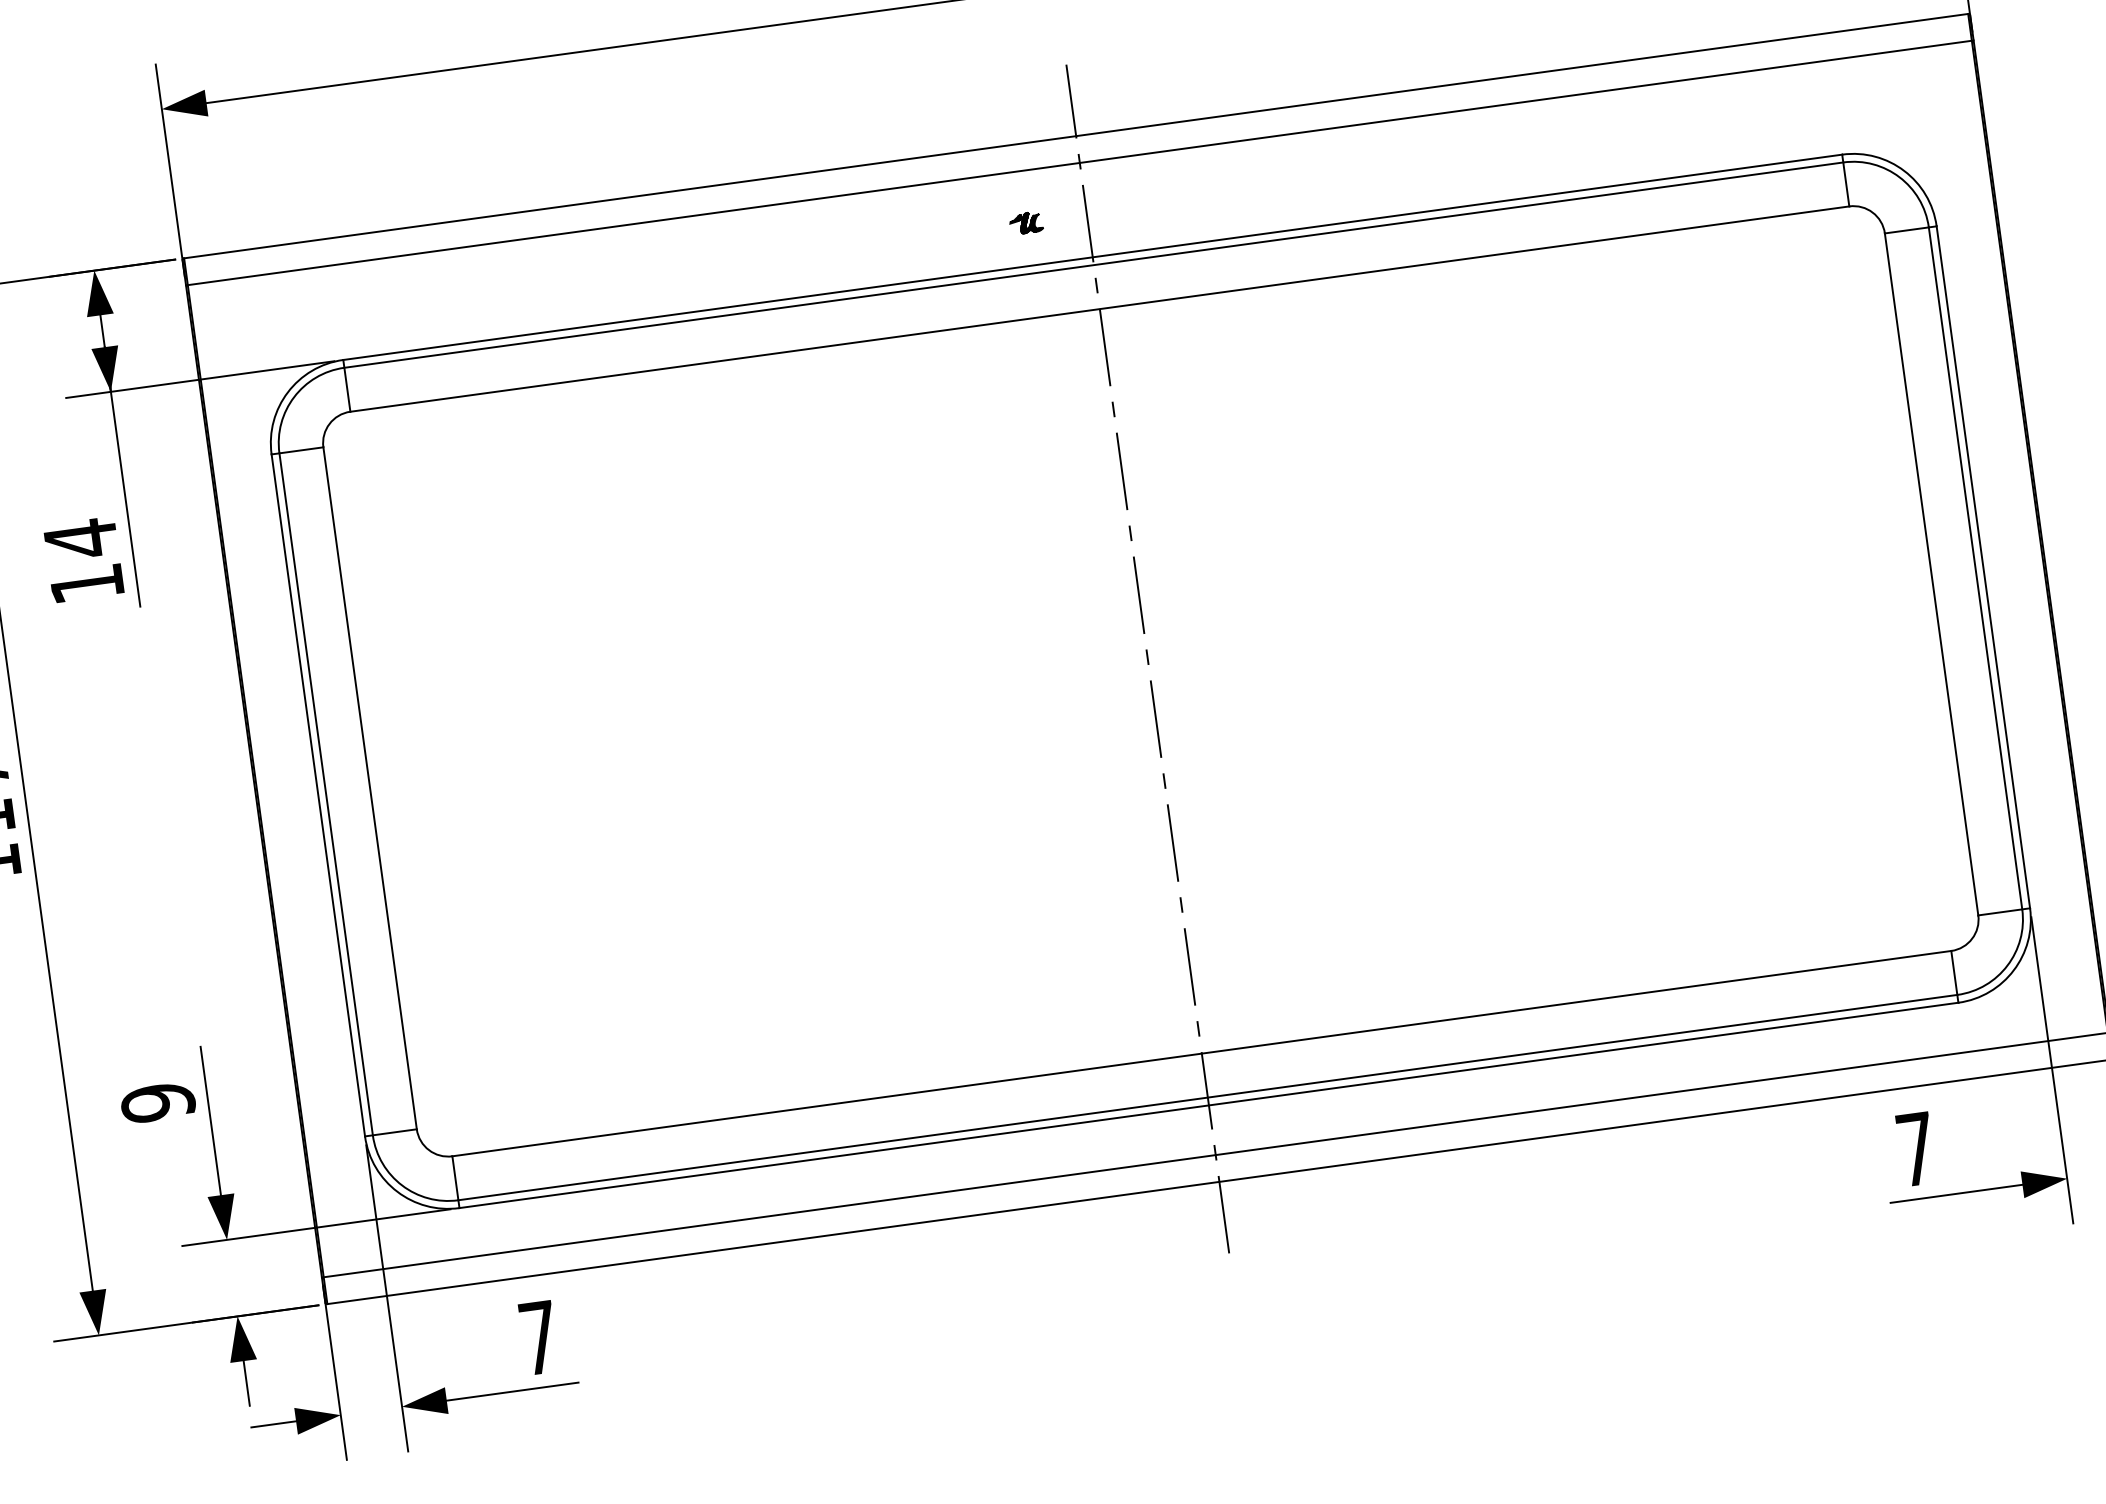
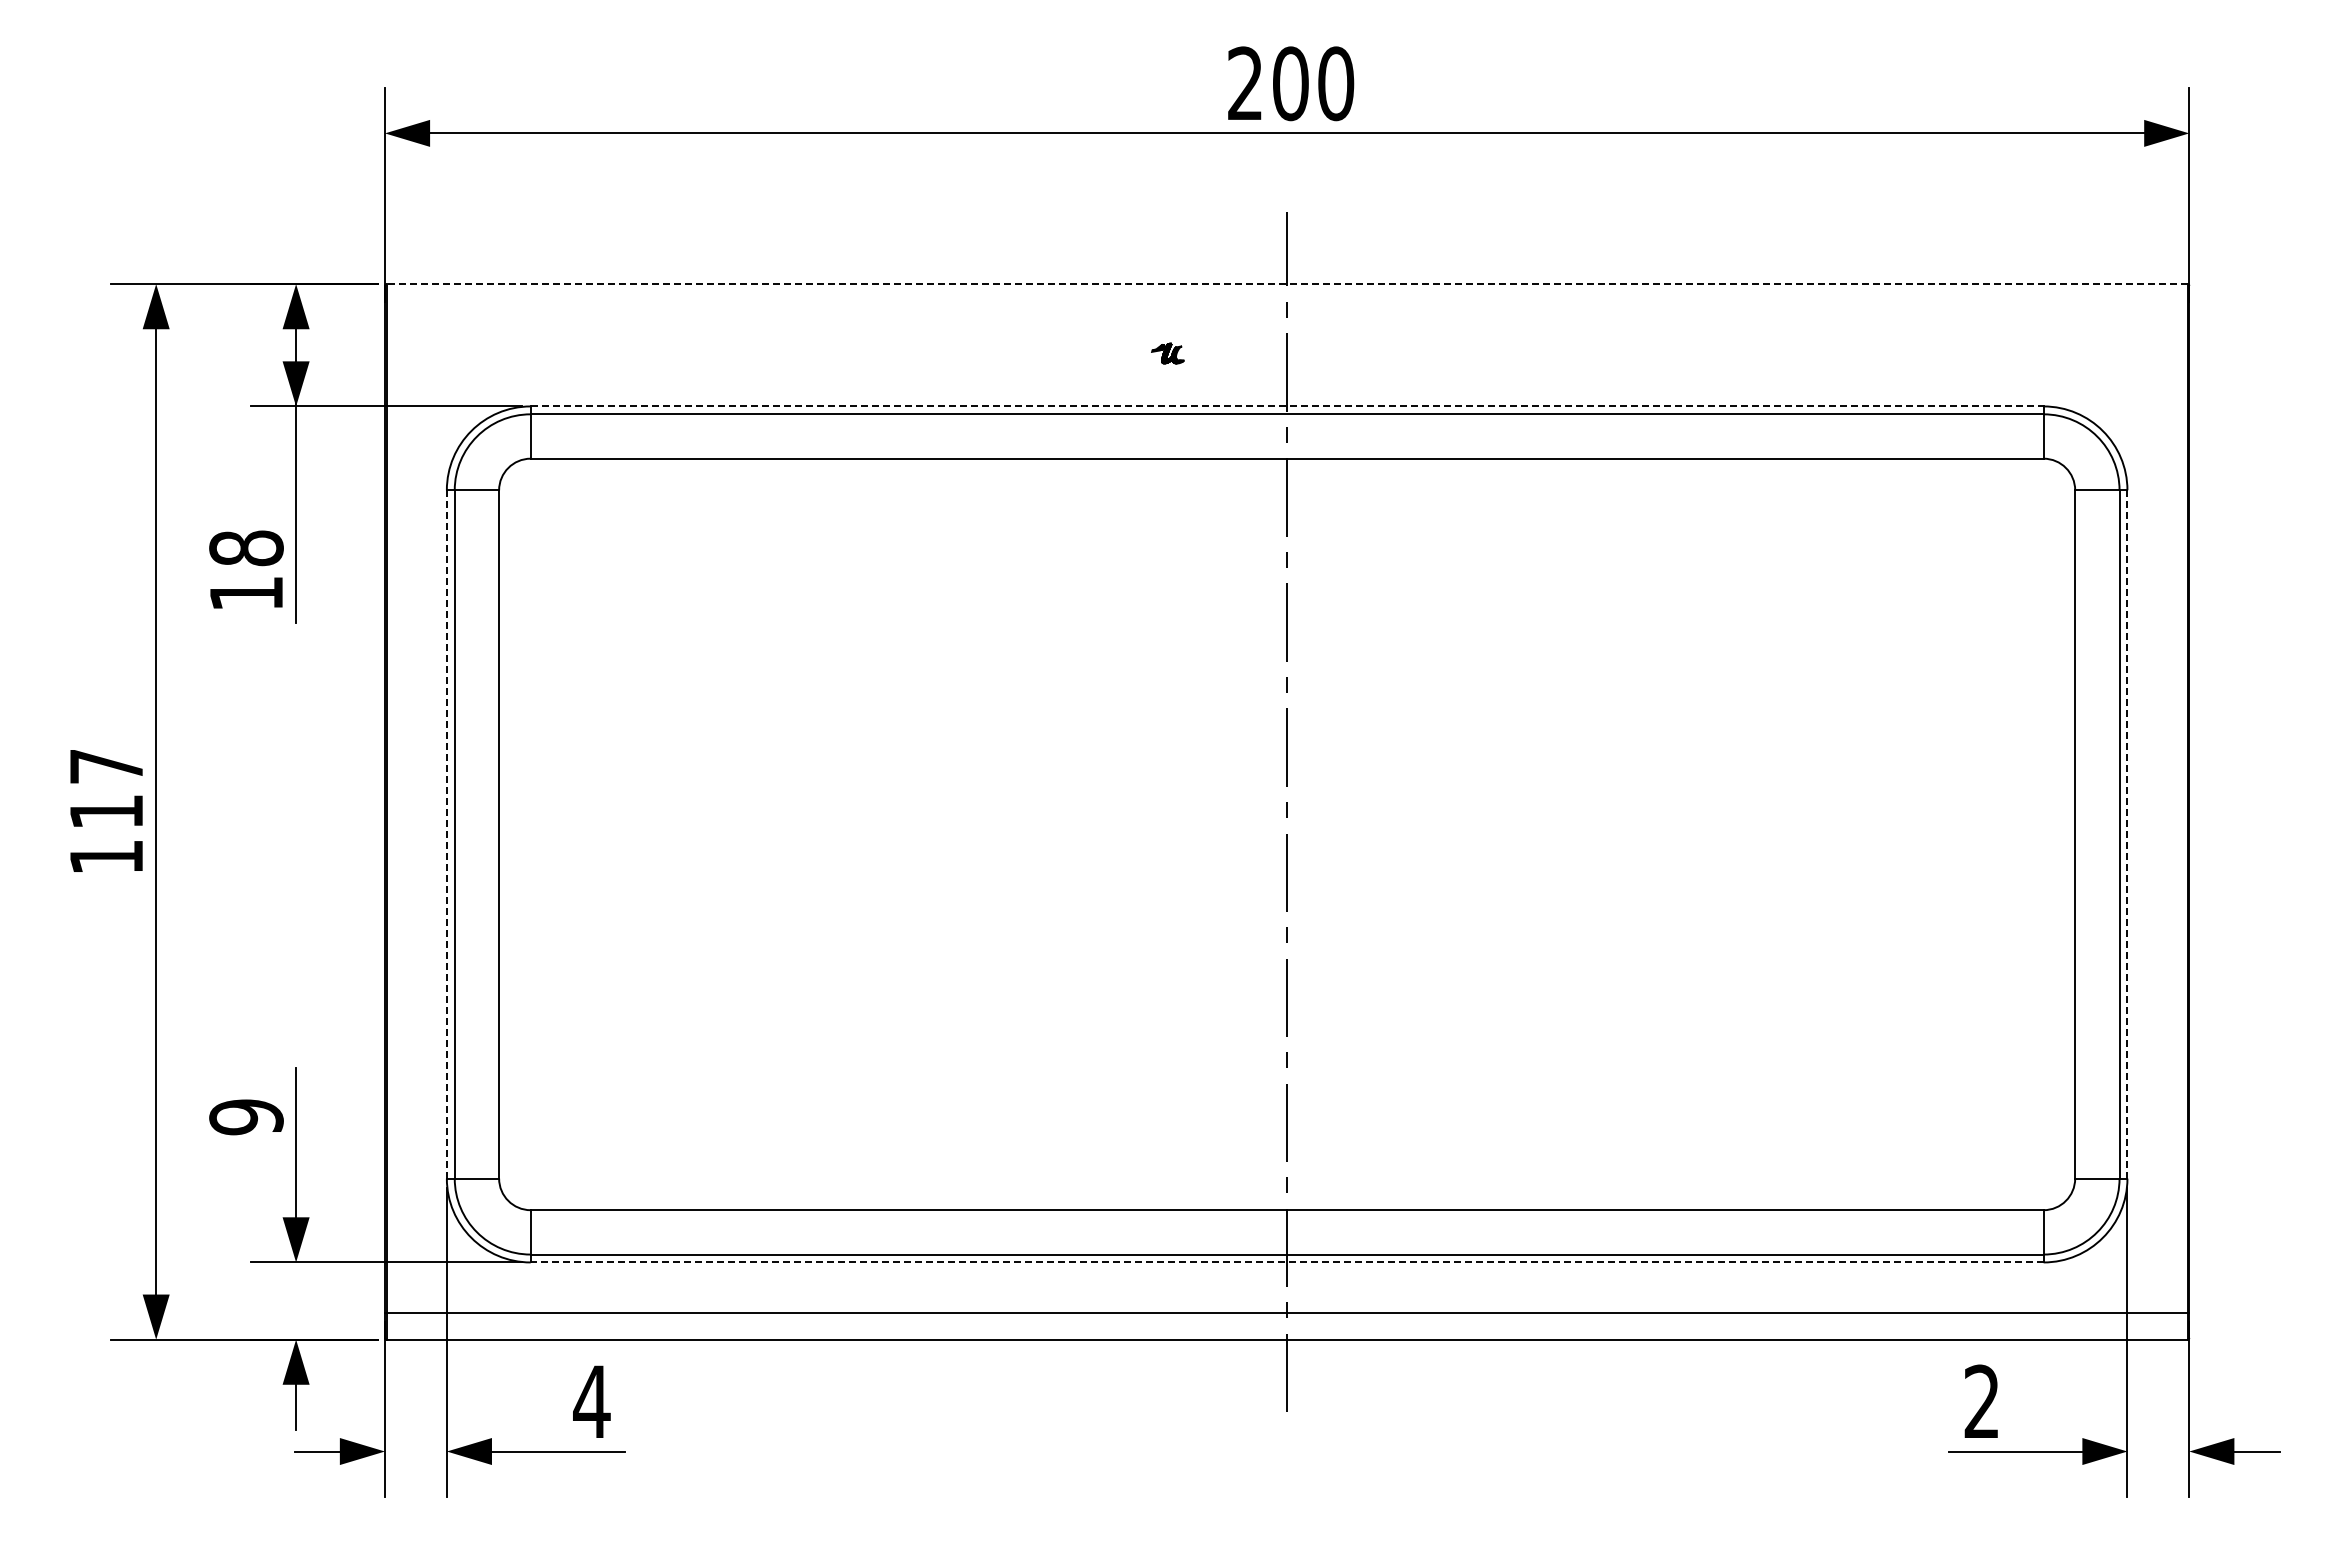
line: (1075, 136) -> (1286, 284), solid -> dashed
line: (1080, 163) -> (1287, 311), removed
part: (1025, 223) -> (1167, 353), moved
line: (1093, 257) -> (1287, 406), solid -> dashed
text: (81, 539) -> (246, 548), 14 -> 18
line: (1983, 567) -> (2127, 834), solid -> dashed
line: (317, 795) -> (446, 834), solid -> dashed
line: (1208, 1105) -> (1286, 1262), solid -> dashed
text: (1915, 1147) -> (1981, 1400), 7 -> 2
text: (538, 1337) -> (591, 1401), 7 -> 4

